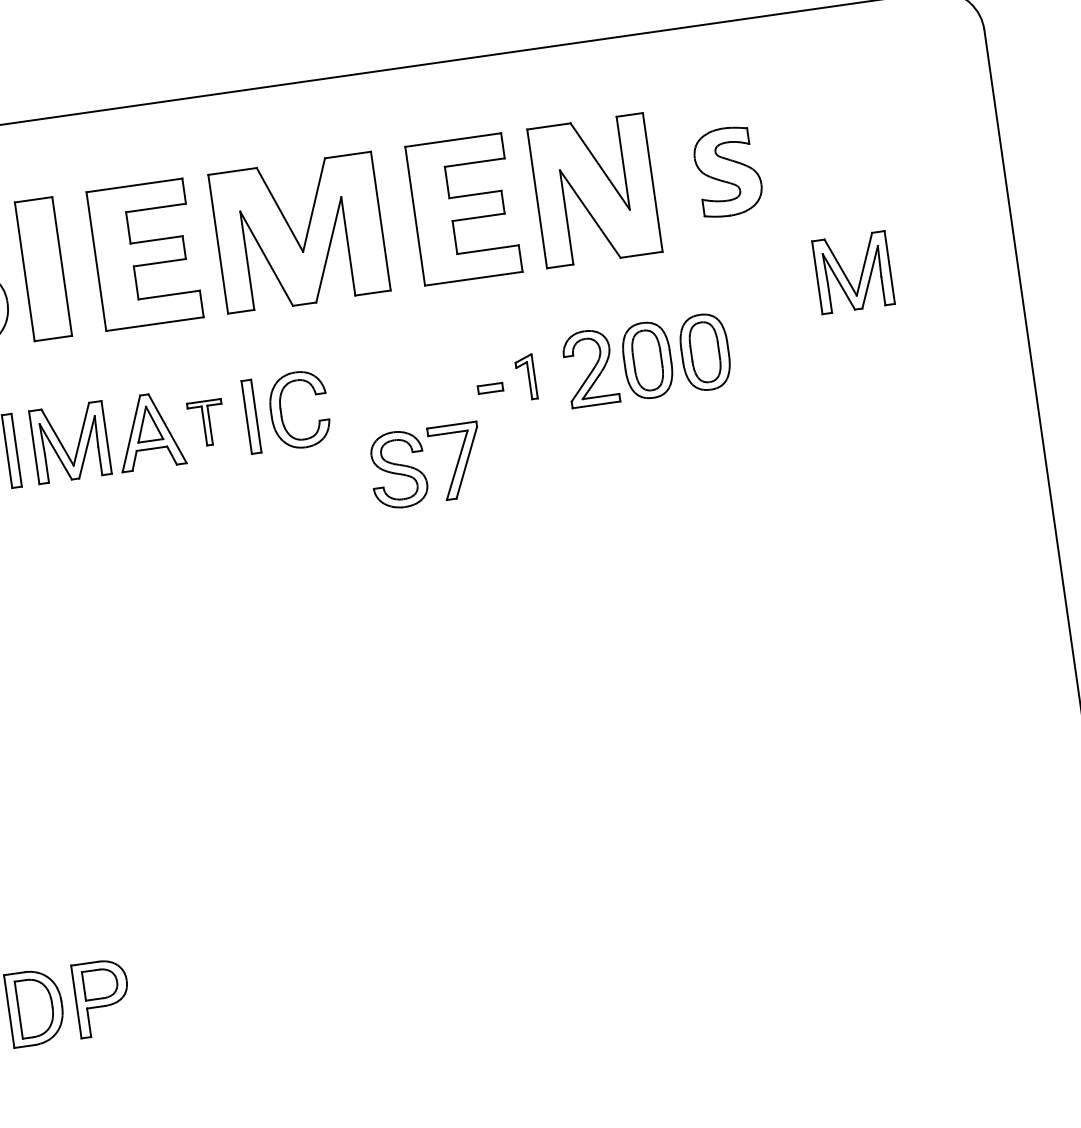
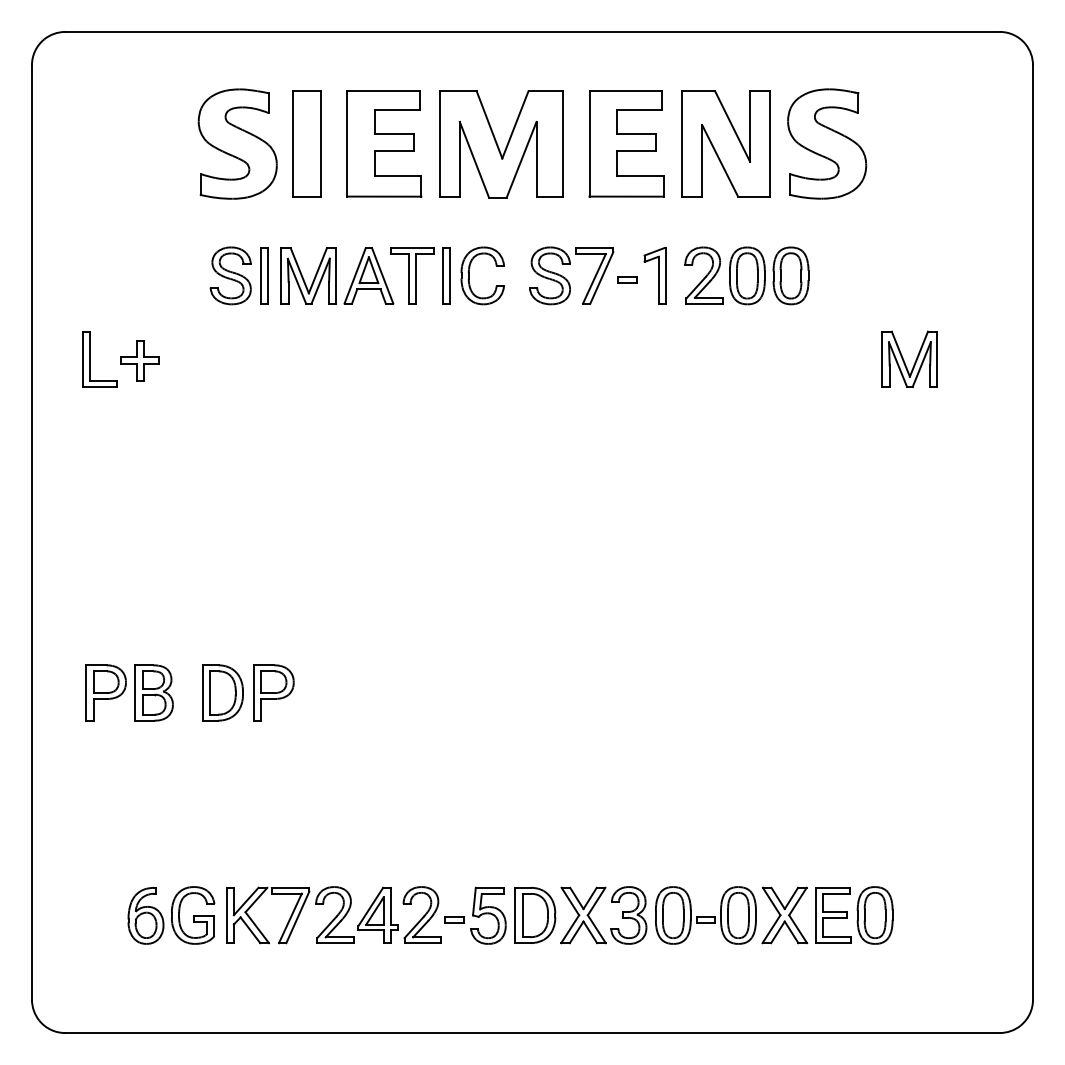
part: (728, 171) -> (827, 143), size x1.67
part: (852, 271) -> (909, 358), moved
part: (525, 377) -> (654, 275), size x1.67
part: (206, 422) -> (412, 275), size x1.67
part: (426, 465) -> (571, 275), moved

